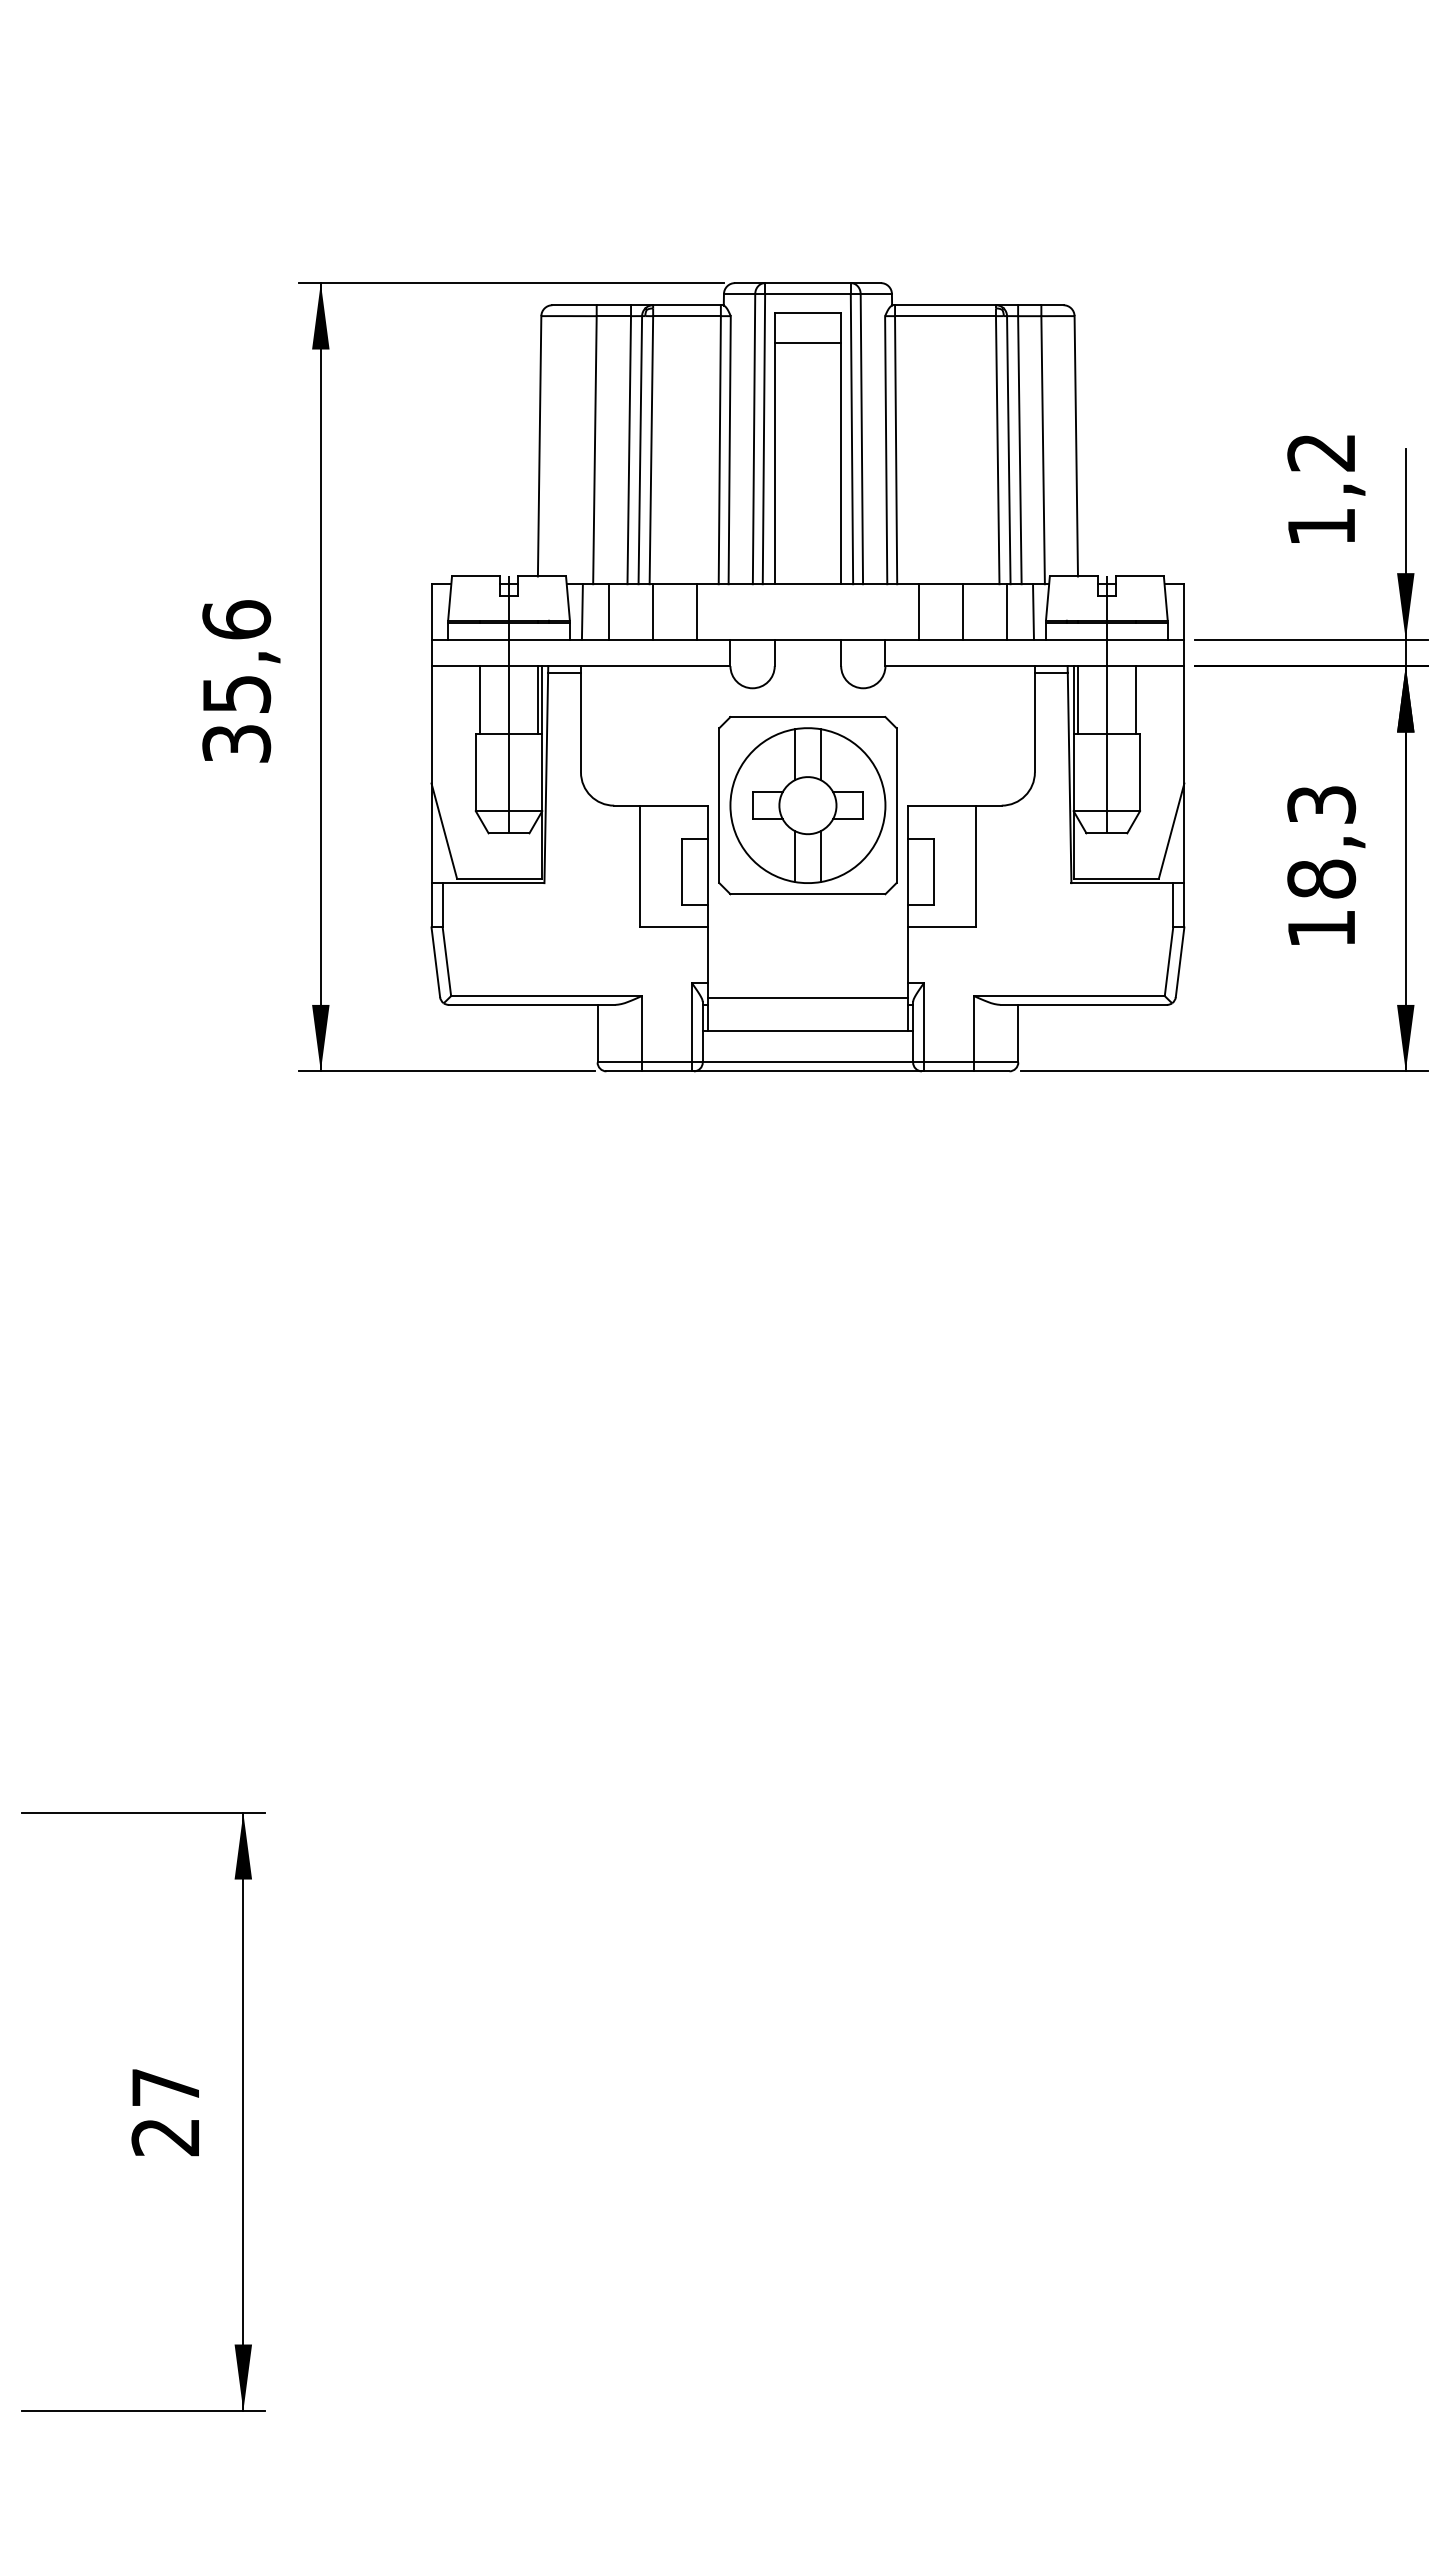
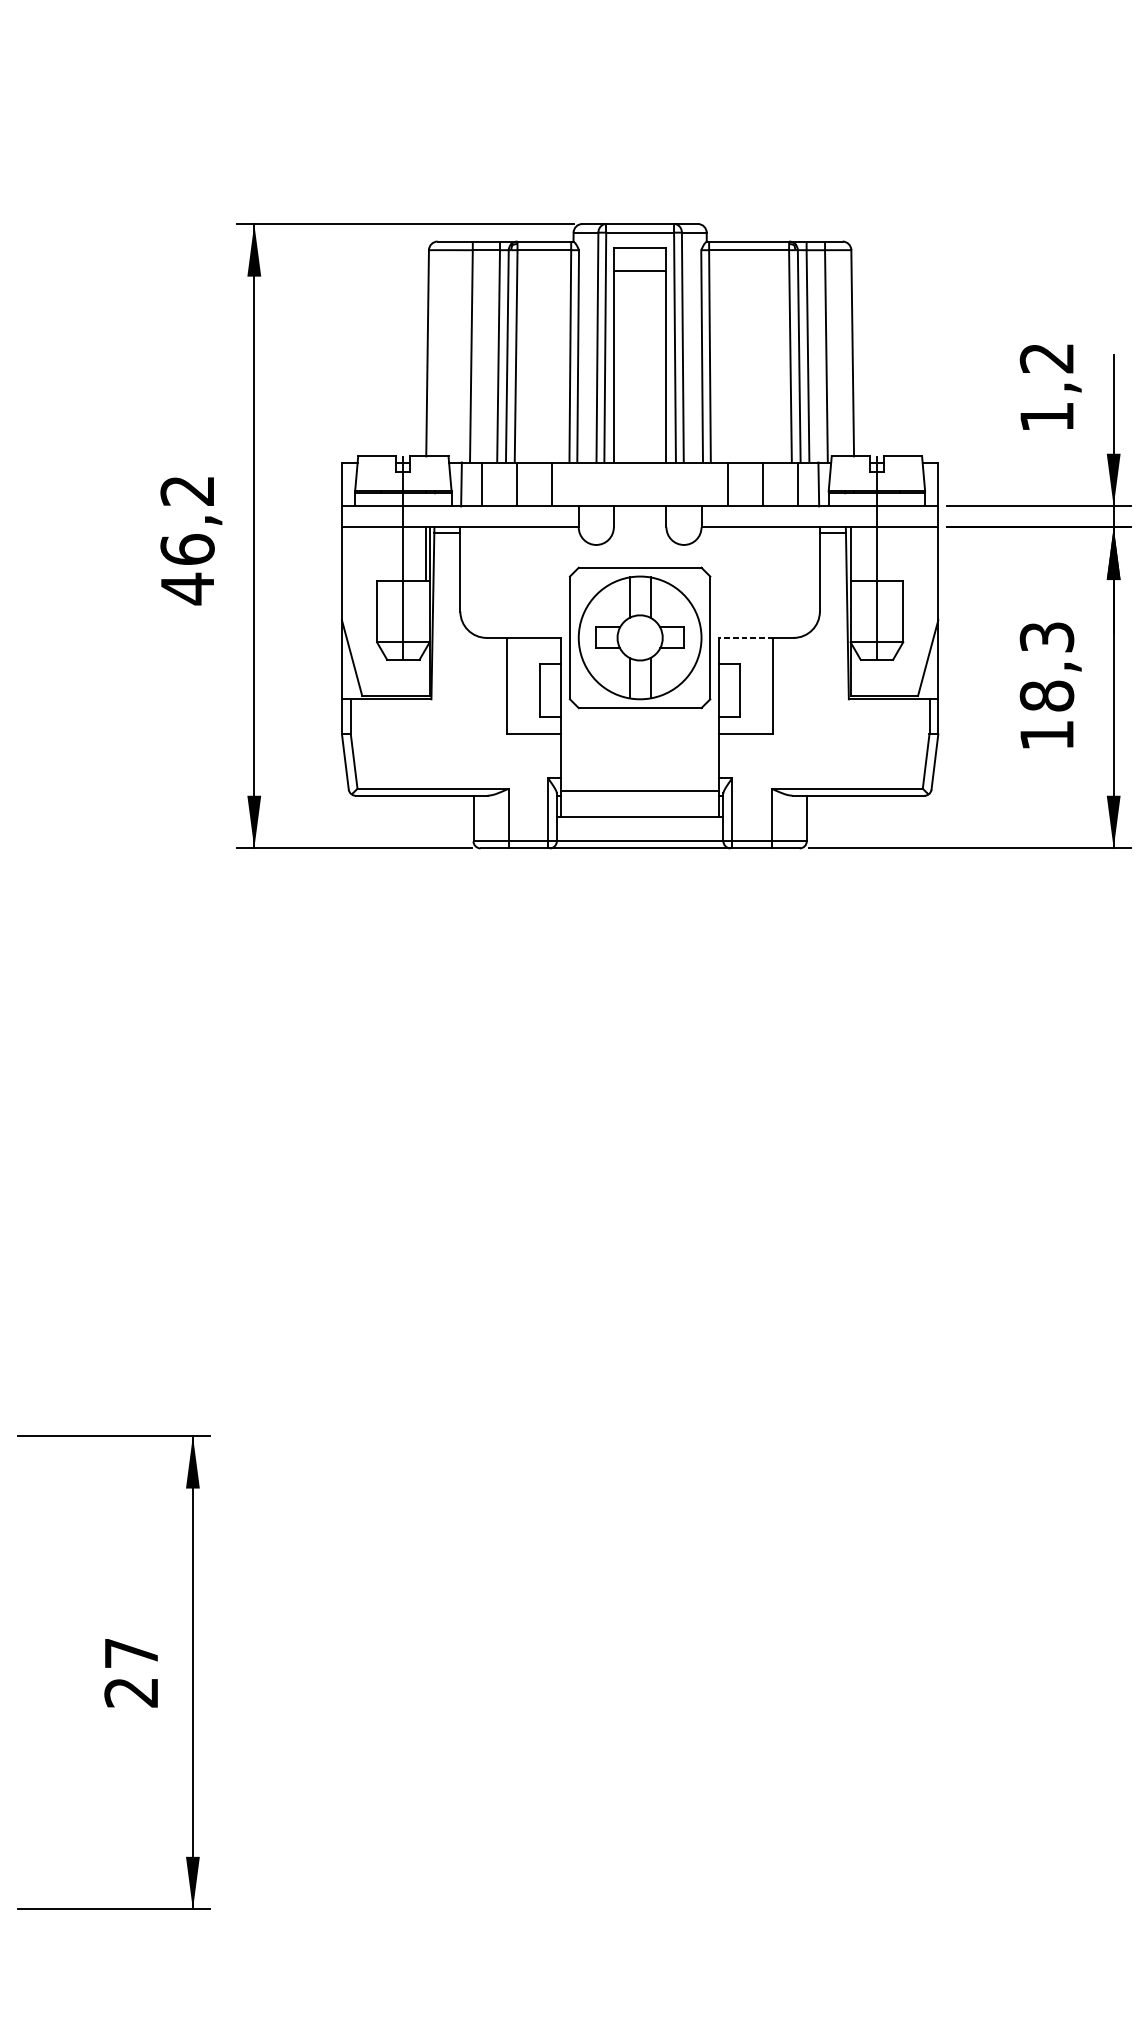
text: (236, 682) -> (187, 540), 35,6 -> 46,2
line: (480, 699) -> (380, 553), removed
line: (1078, 699) -> (854, 553), removed
line: (1135, 699) -> (899, 553), removed
line: (941, 805) -> (745, 637), solid -> dashed

